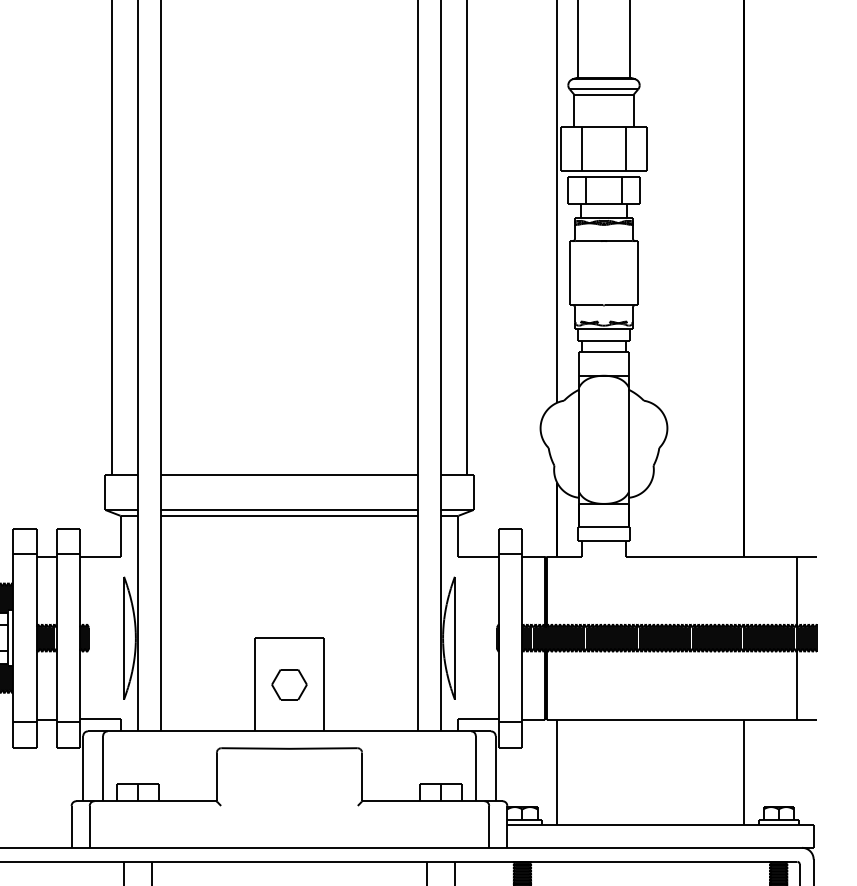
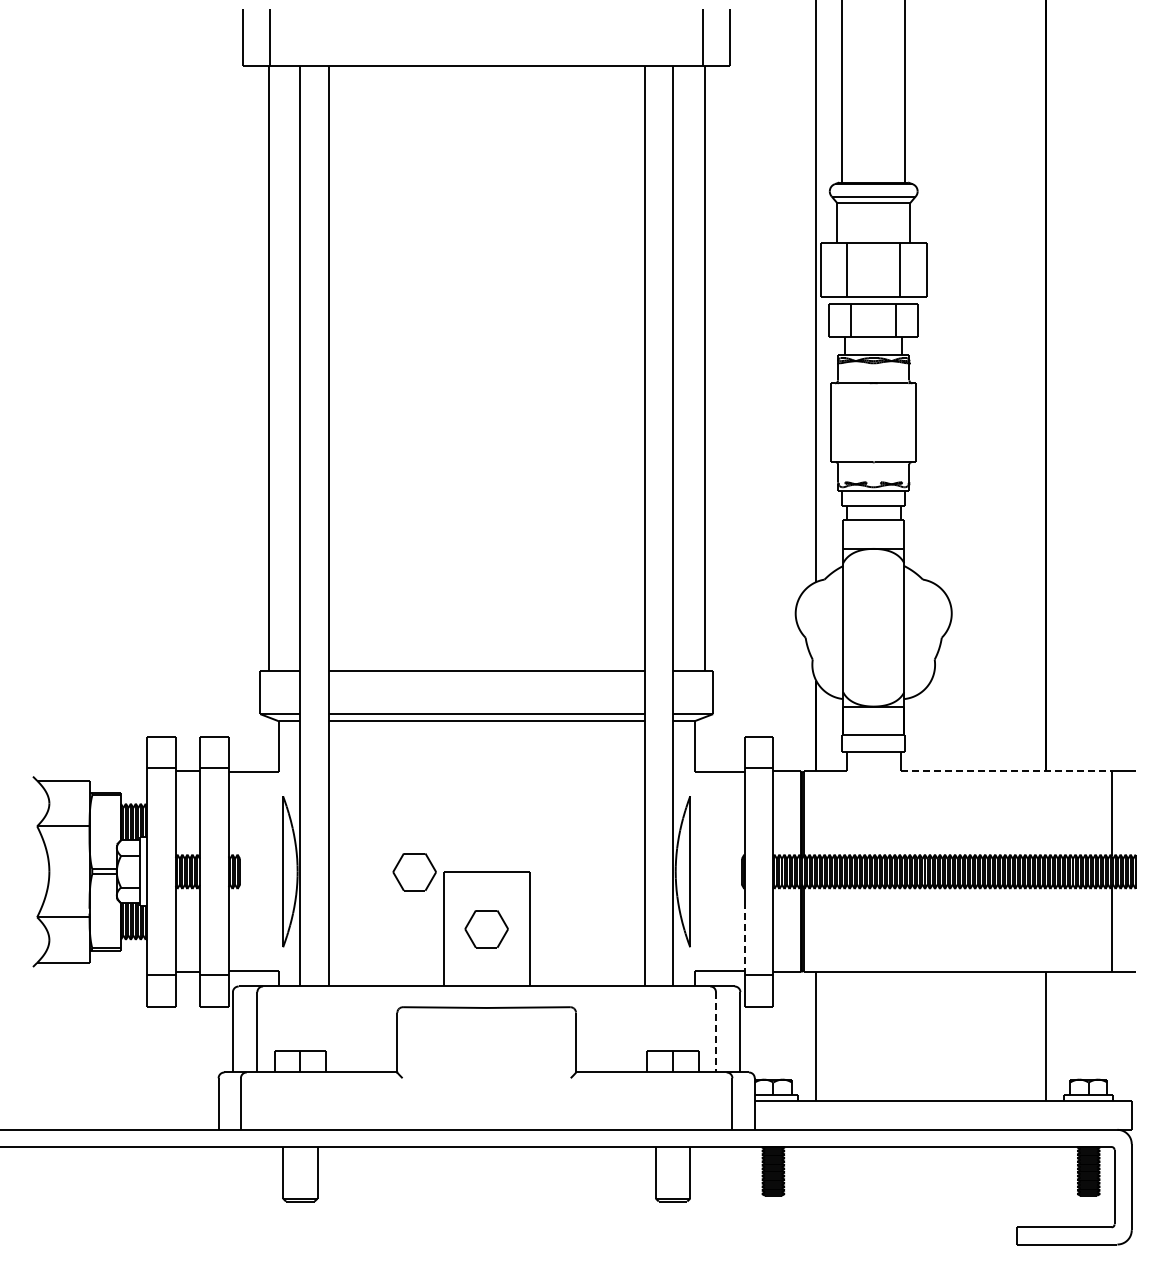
line: (711, 556) -> (1006, 771), solid -> dashed
part: (230, 638) -> (414, 872), added
line: (498, 693) -> (744, 939), solid -> dashed
line: (475, 768) -> (715, 1032), solid -> dashed

